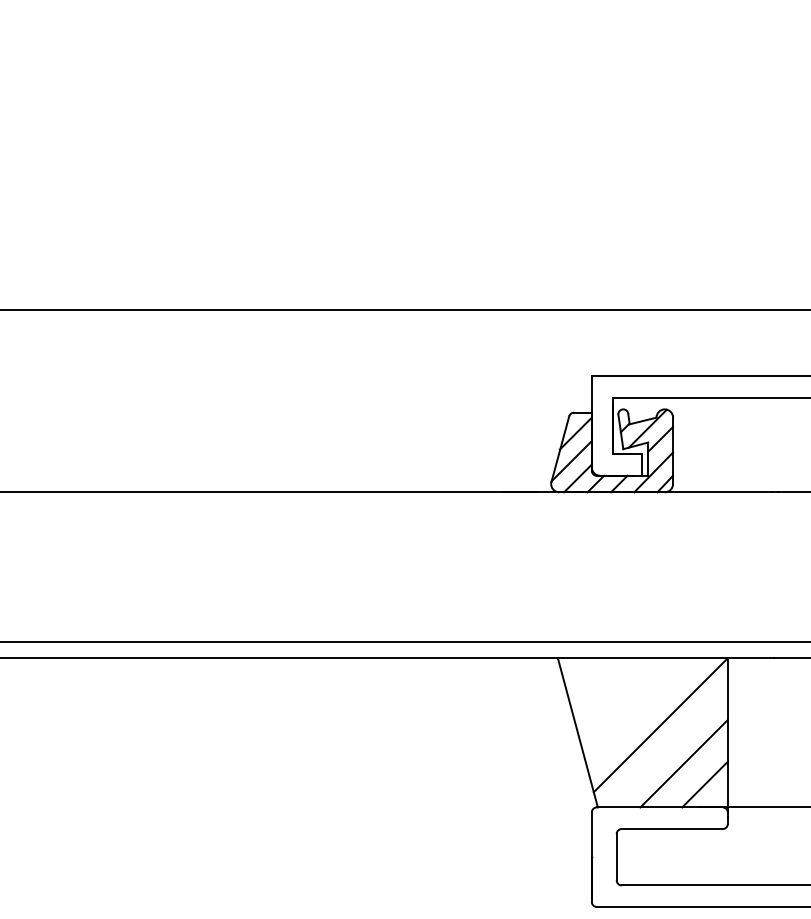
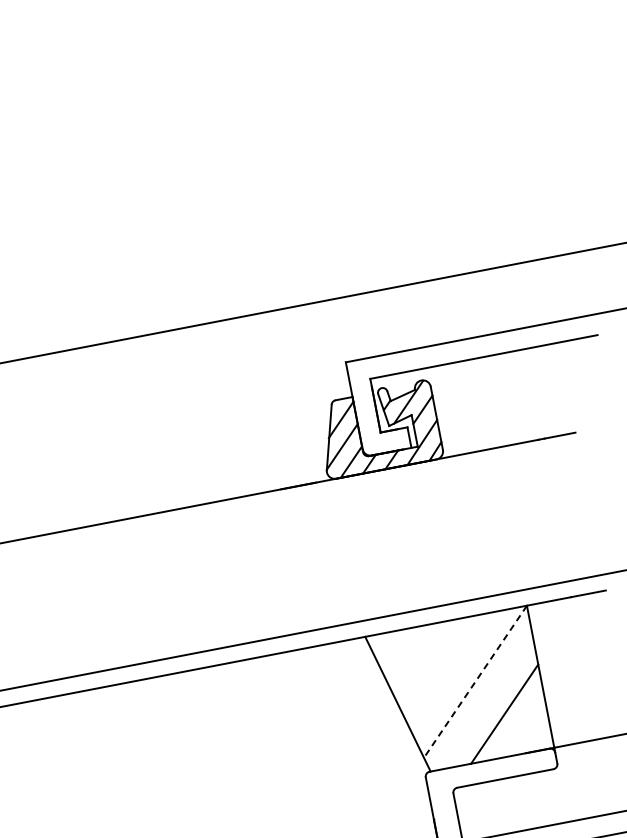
line: (660, 725) -> (475, 682), solid -> dashed
line: (704, 784) -> (527, 730), removed

